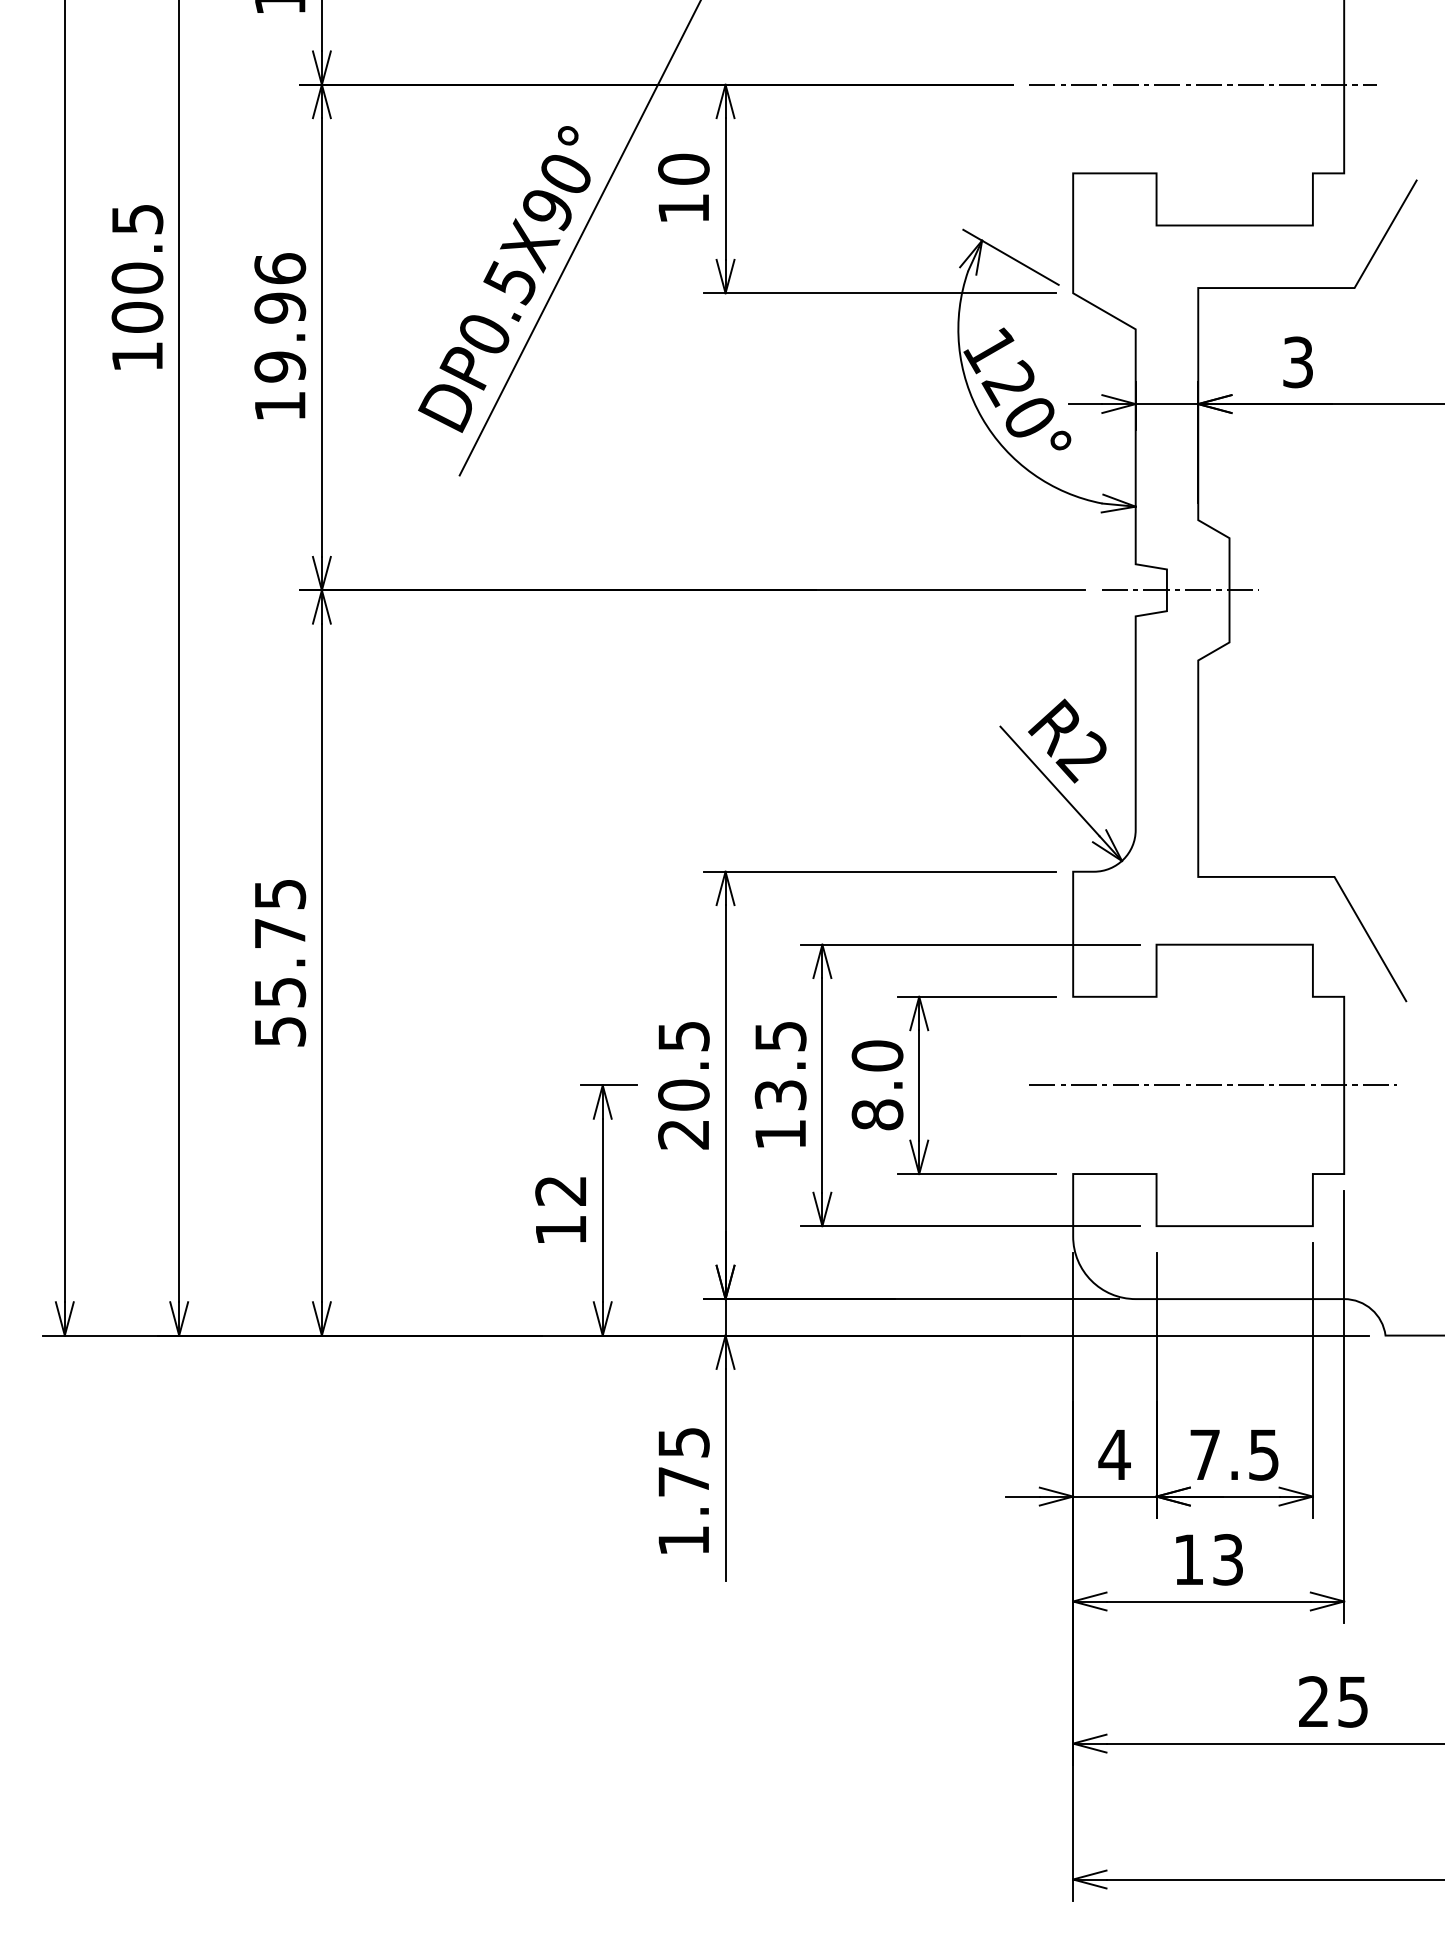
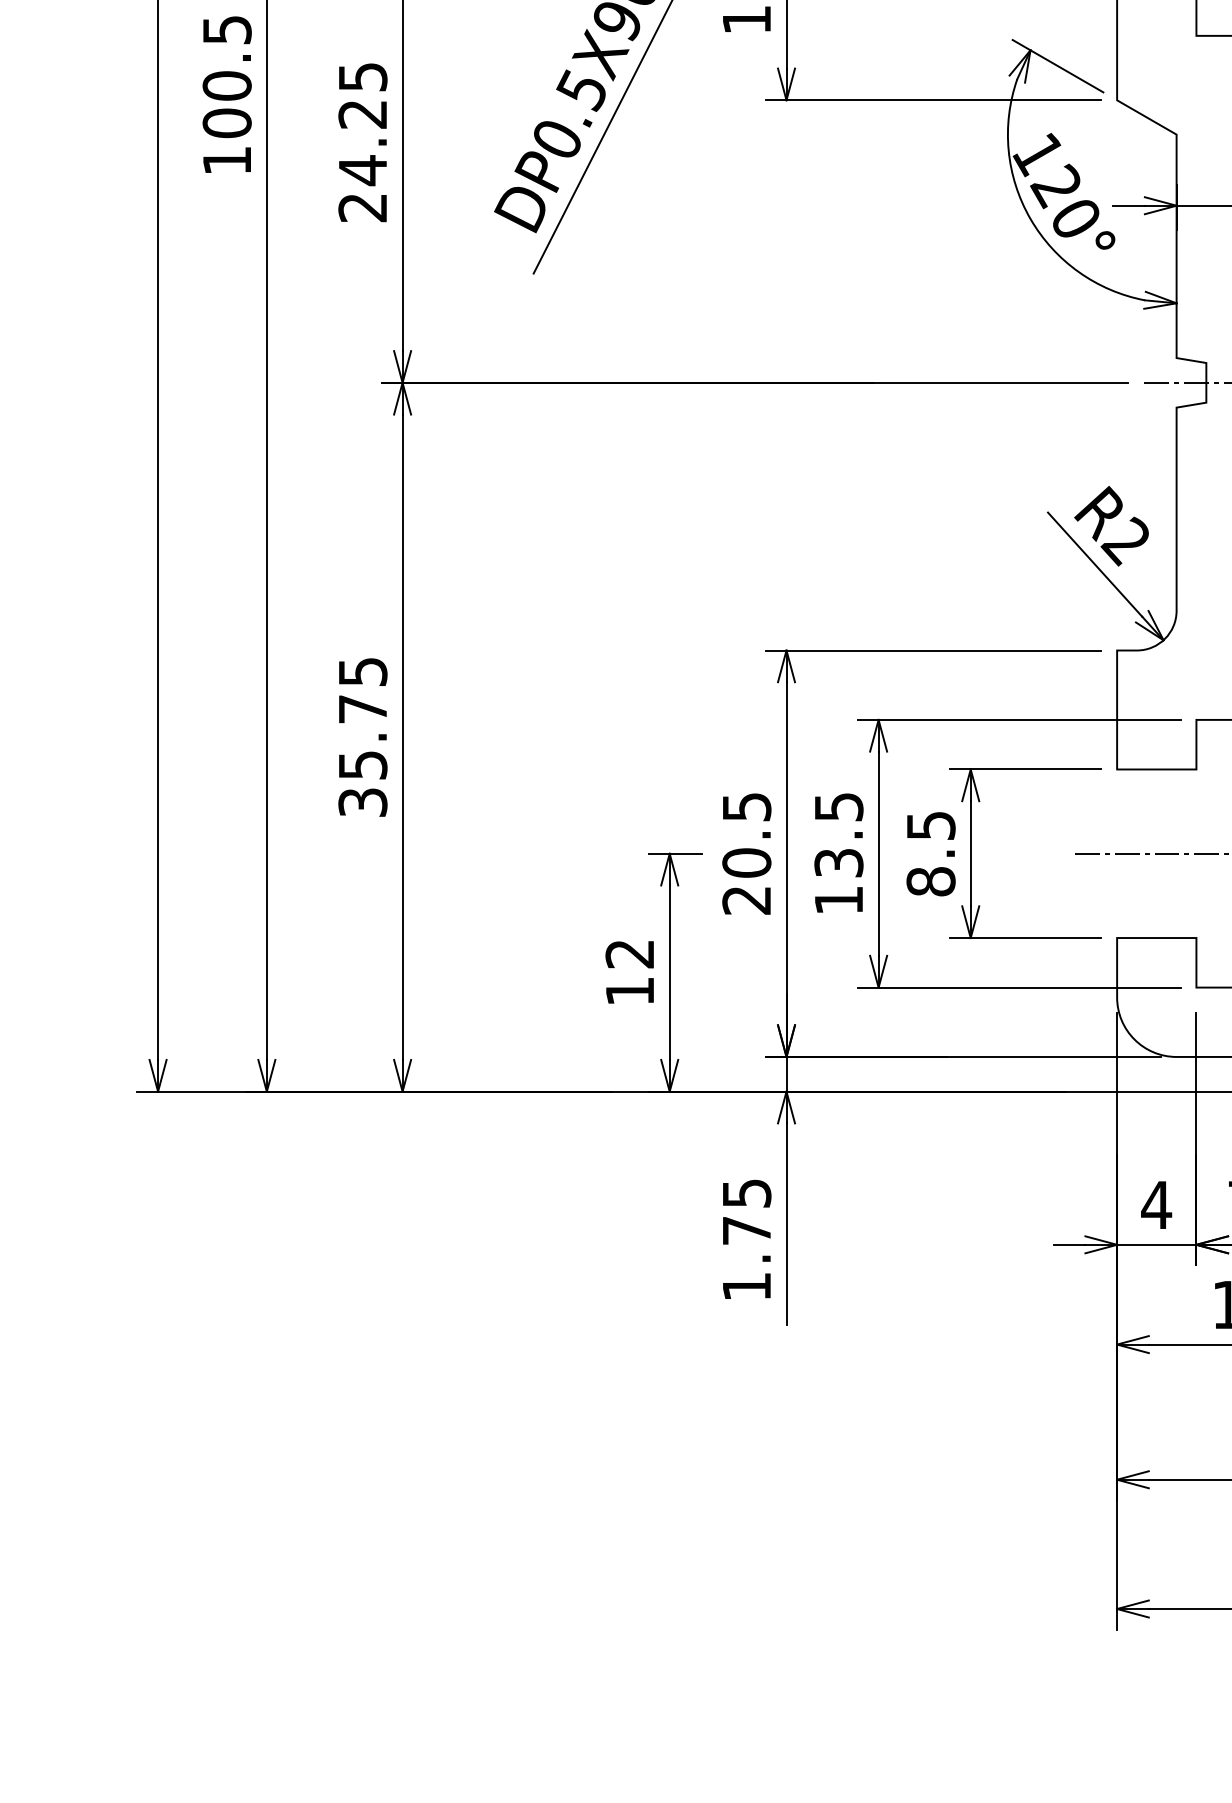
text: (280, 337) -> (363, 142), 19.96 -> 24.25
text: (279, 1031) -> (362, 802), 55.75 -> 35.75
text: (877, 1055) -> (931, 825), 8.0 -> 8.5

